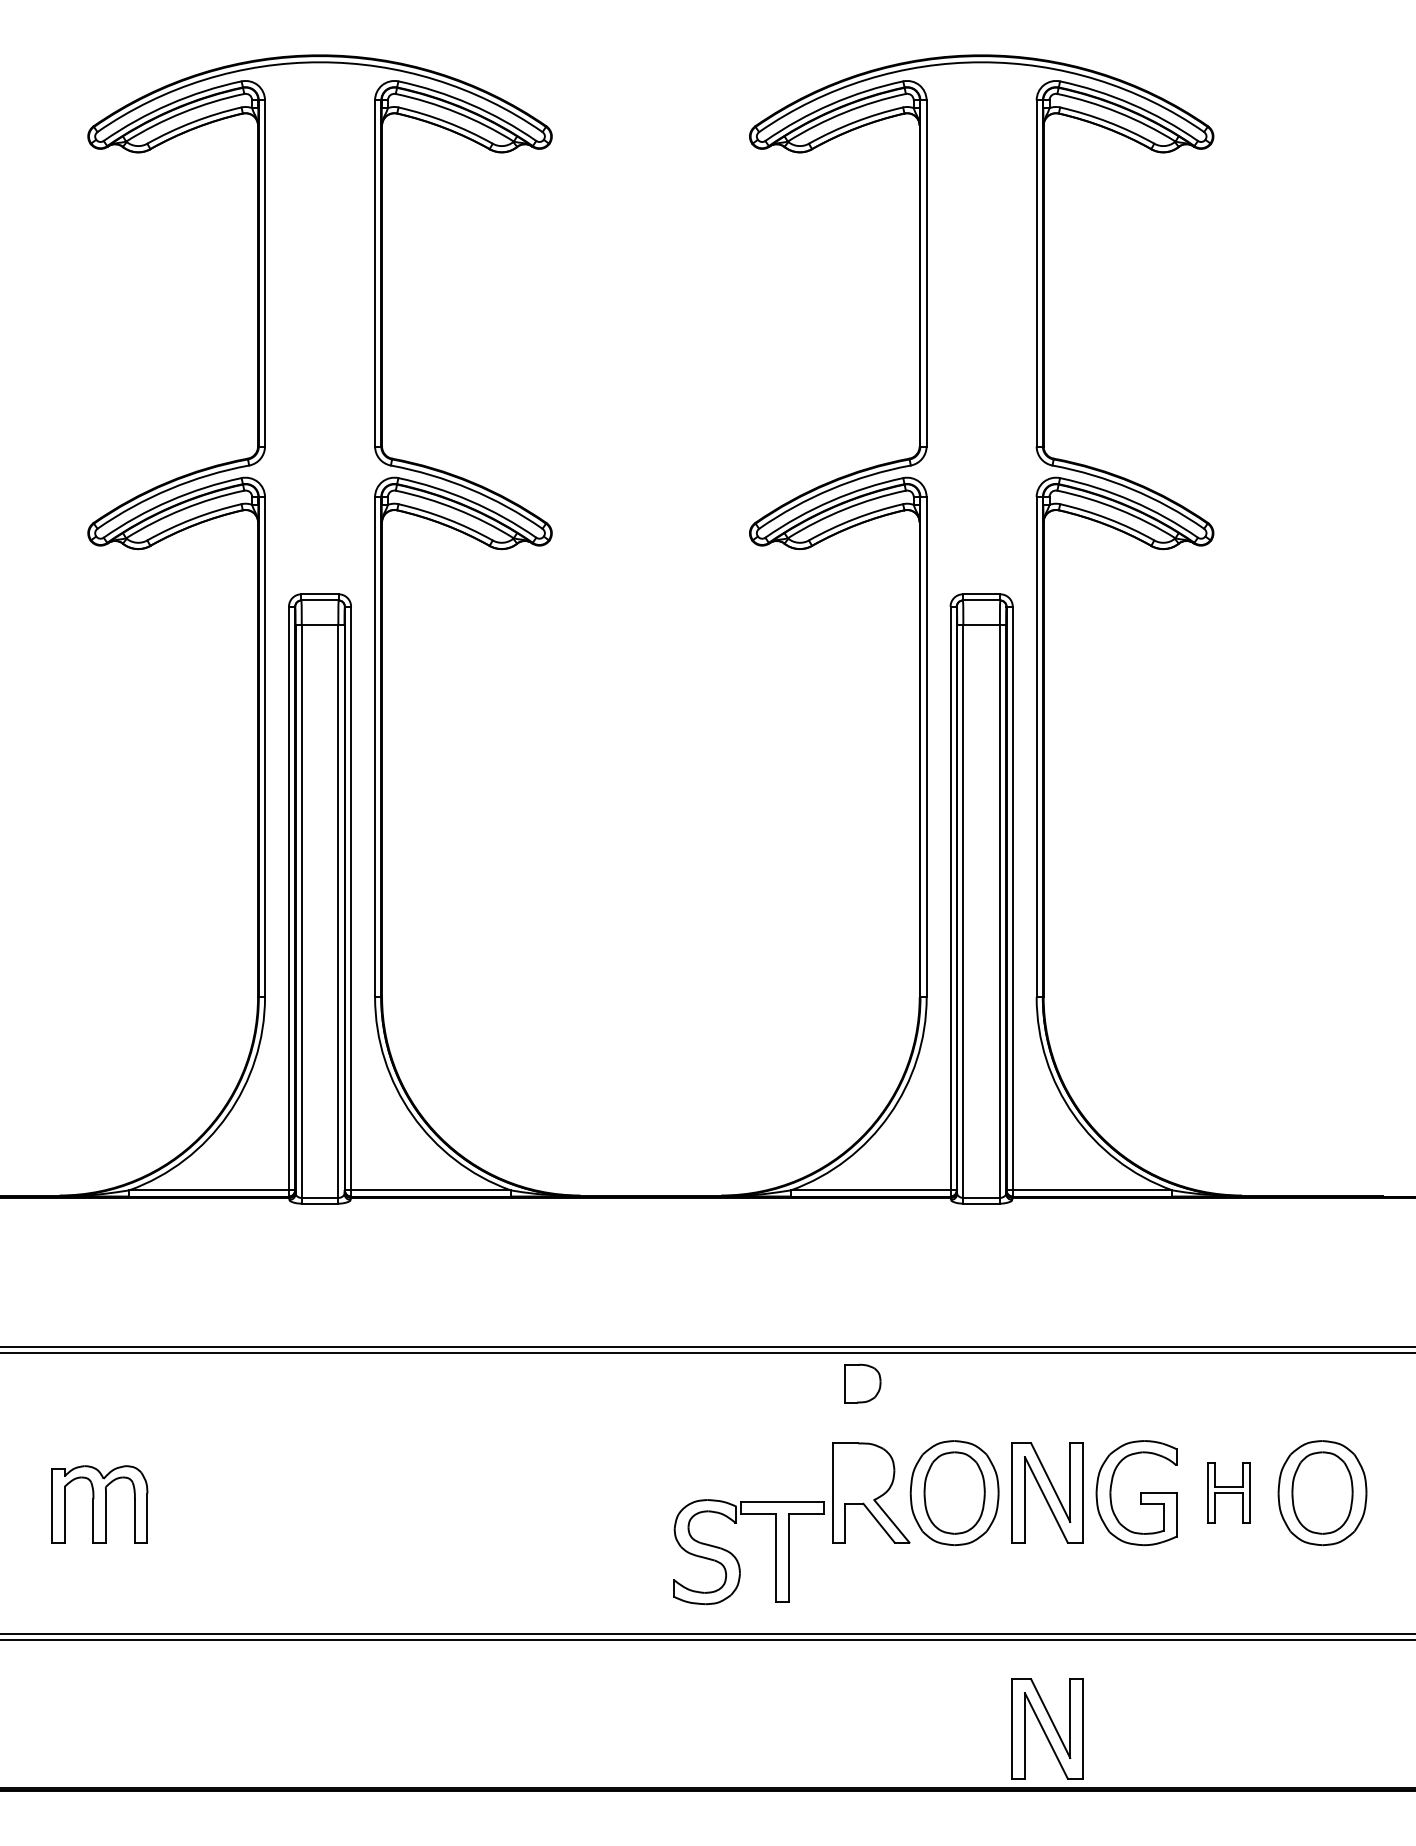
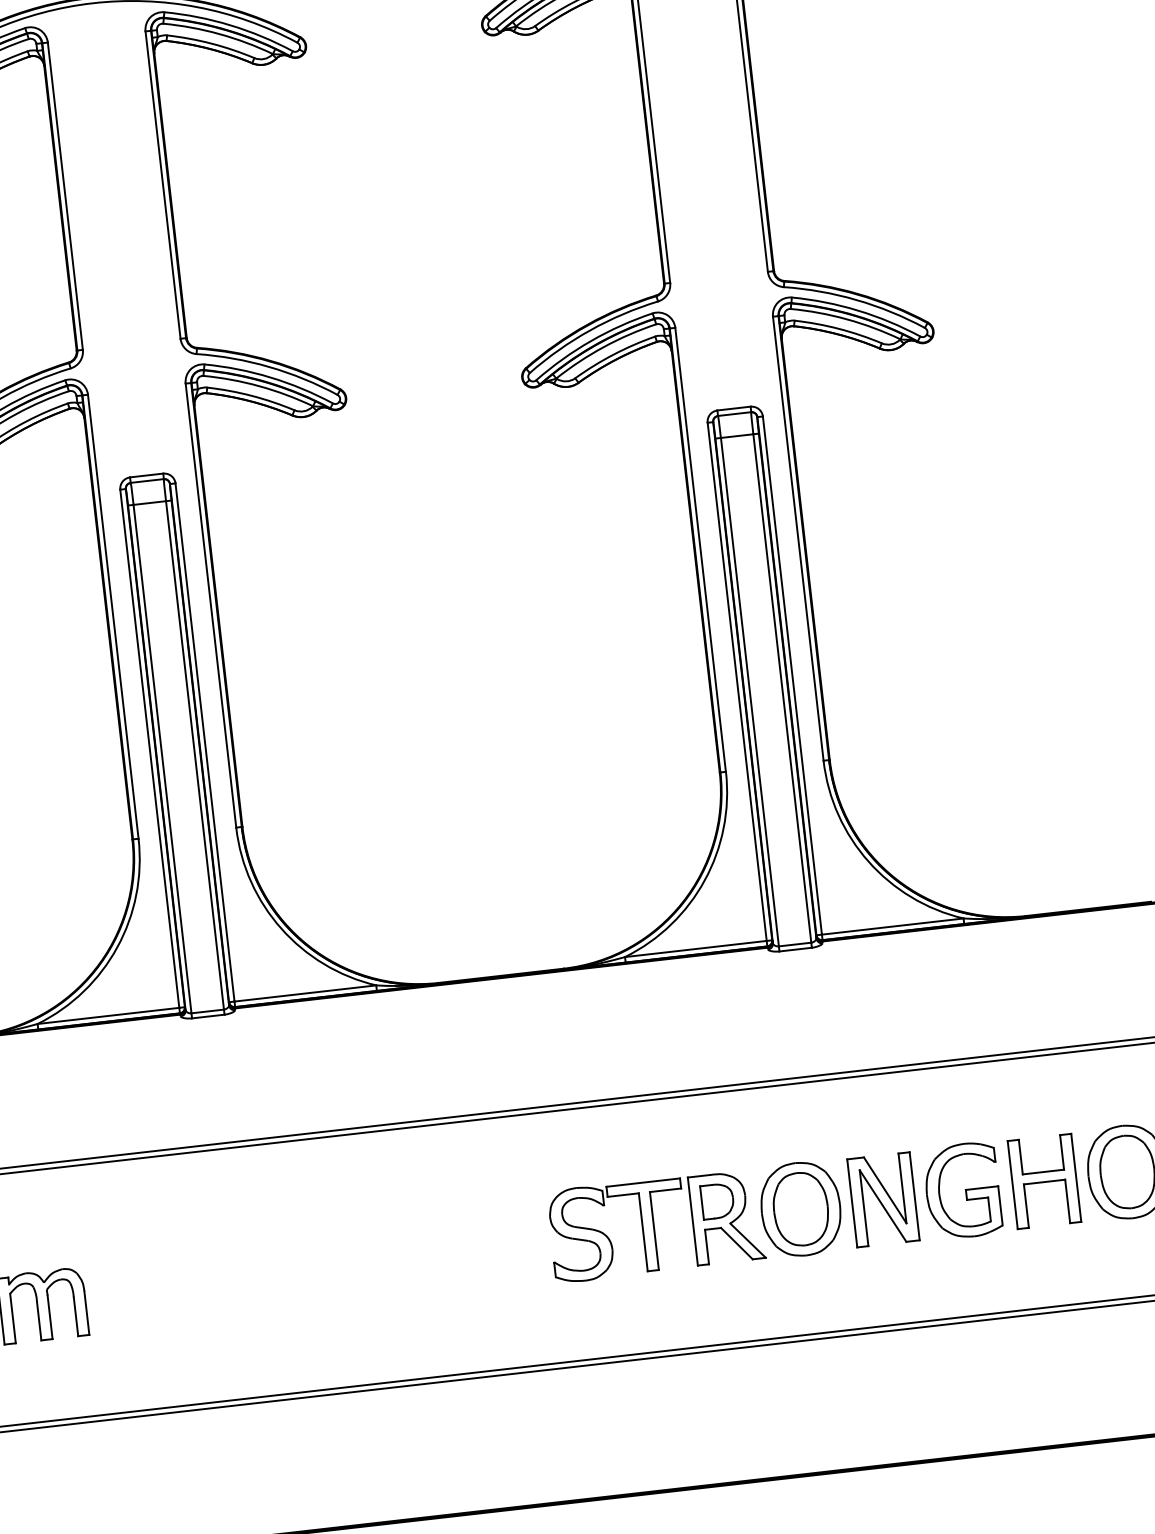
part: (862, 1383) -> (717, 1201), moved
part: (1228, 1492) -> (1043, 1181), size x1.67
part: (738, 1560) -> (609, 1238), moved
part: (1047, 1728) -> (907, 1408), removed

